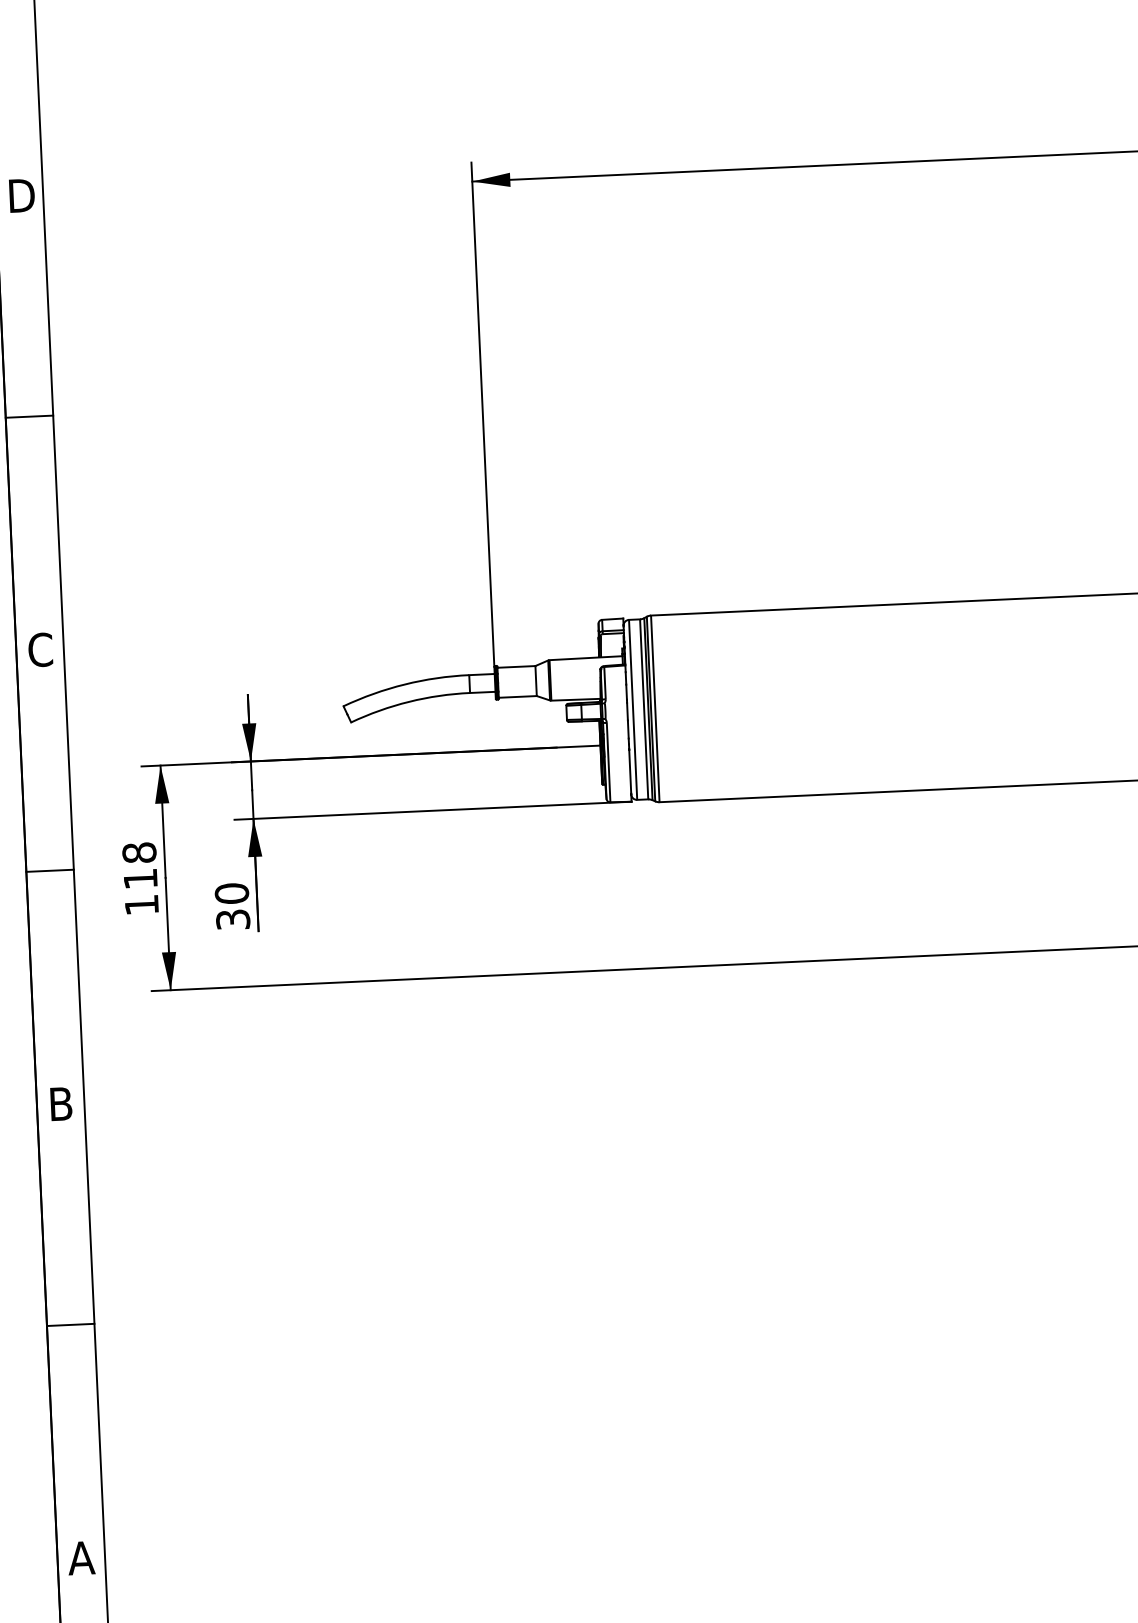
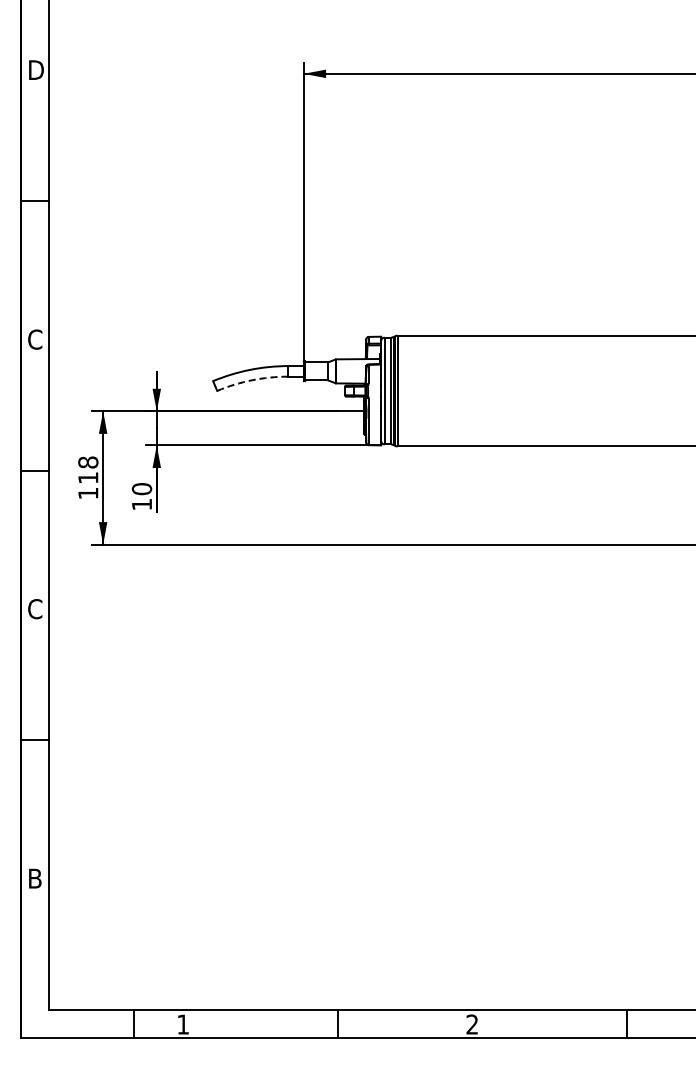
arc: (409, 702) -> (252, 380), solid -> dashed
text: (232, 919) -> (141, 504), 30 -> 10
text: (61, 1104) -> (35, 609), B -> C
text: (80, 1557) -> (34, 878), A -> B

